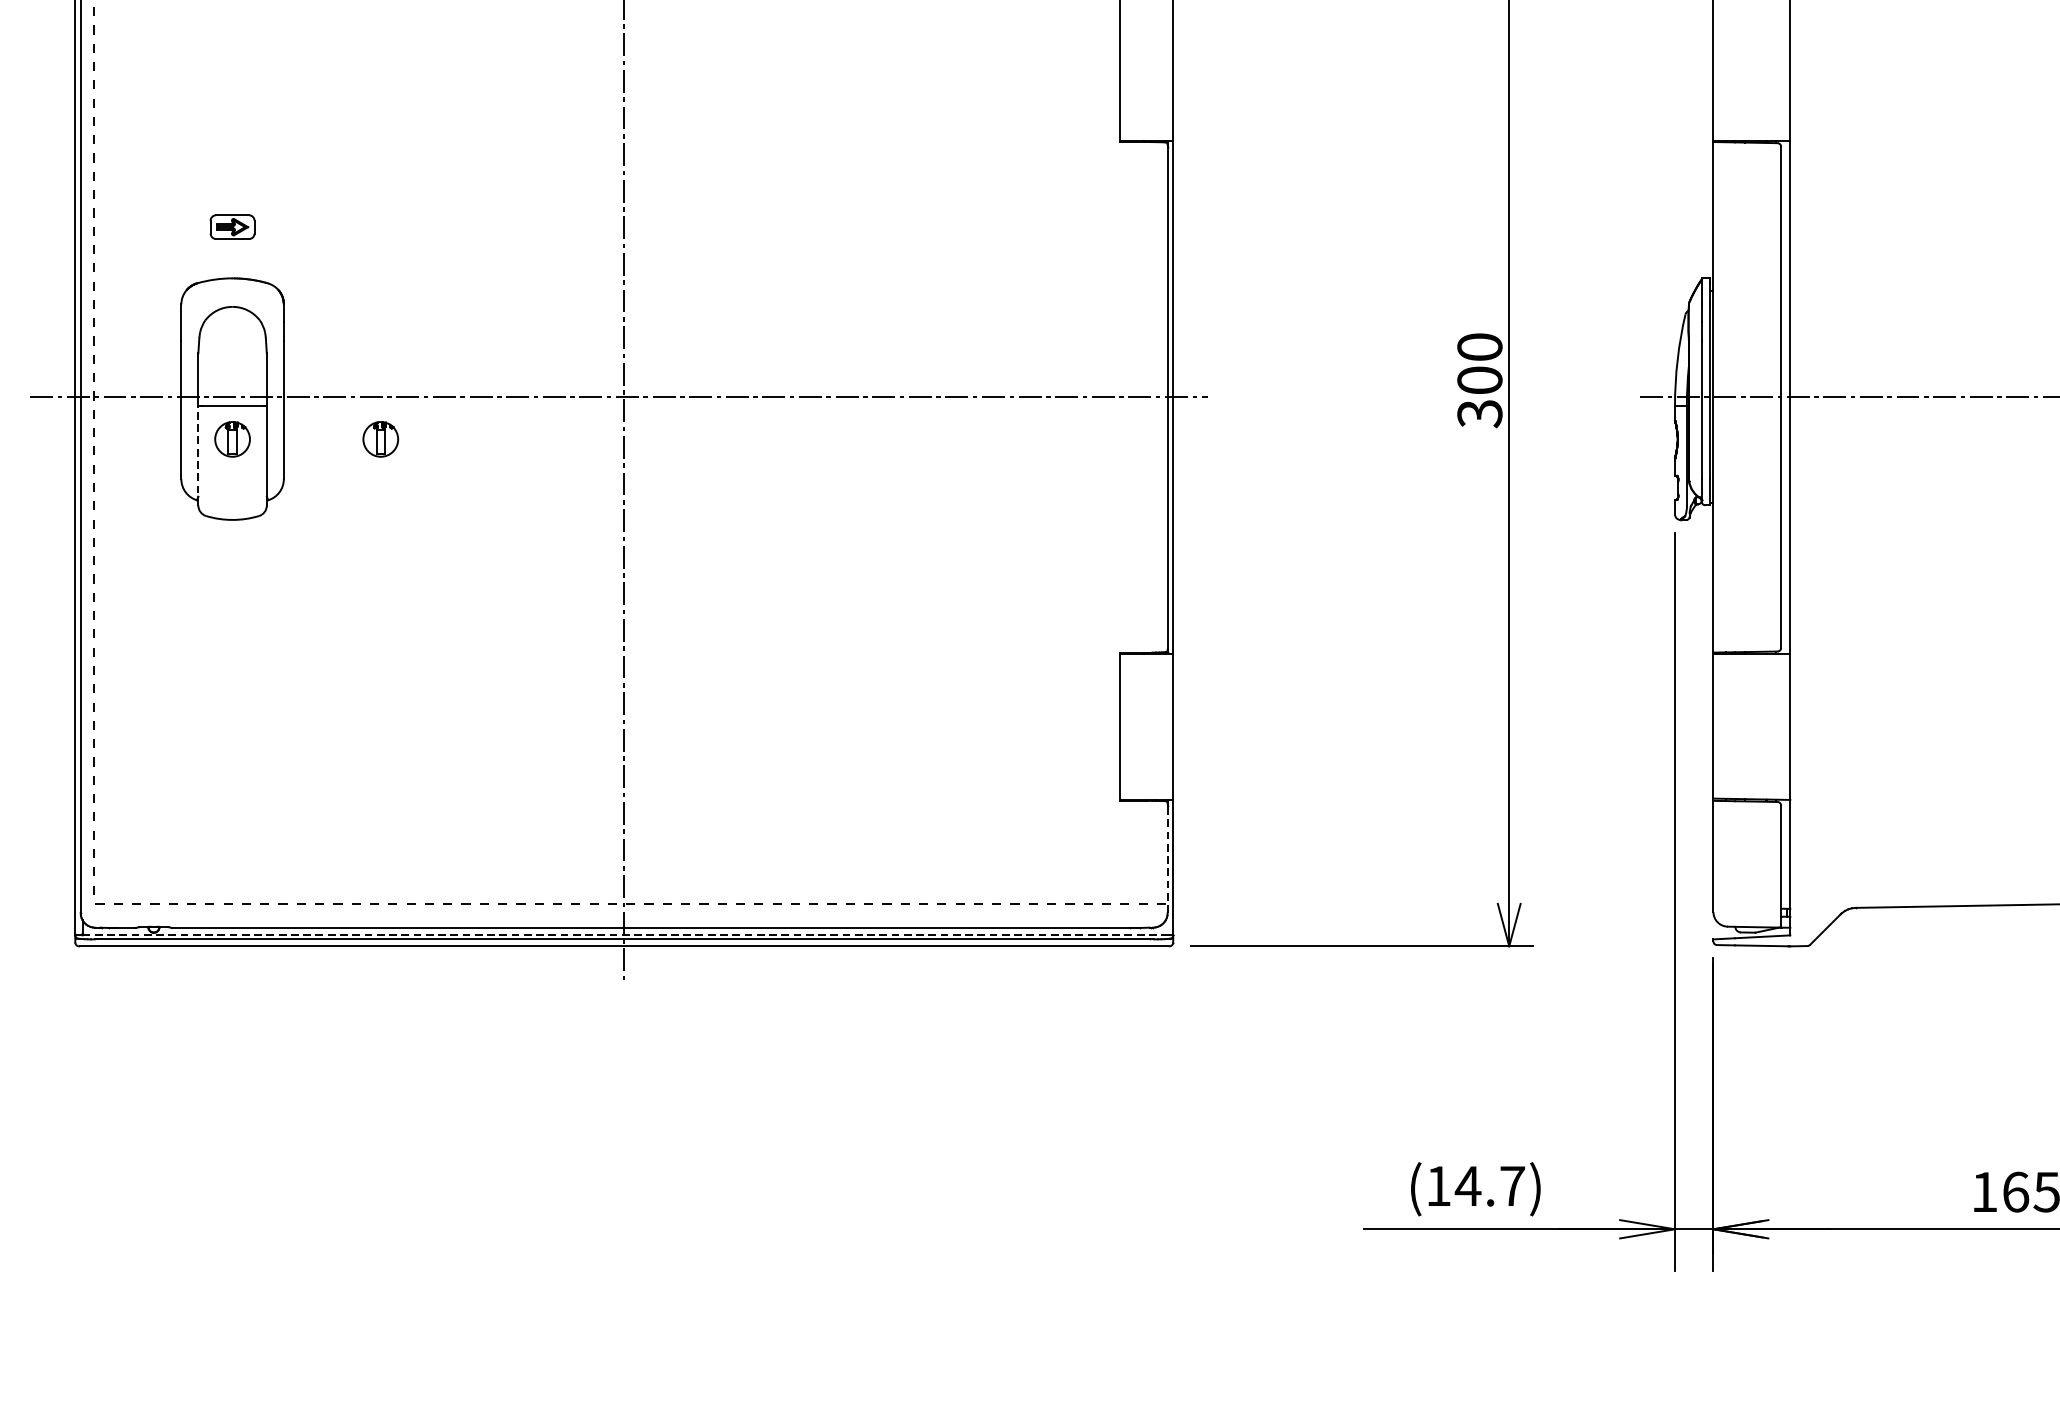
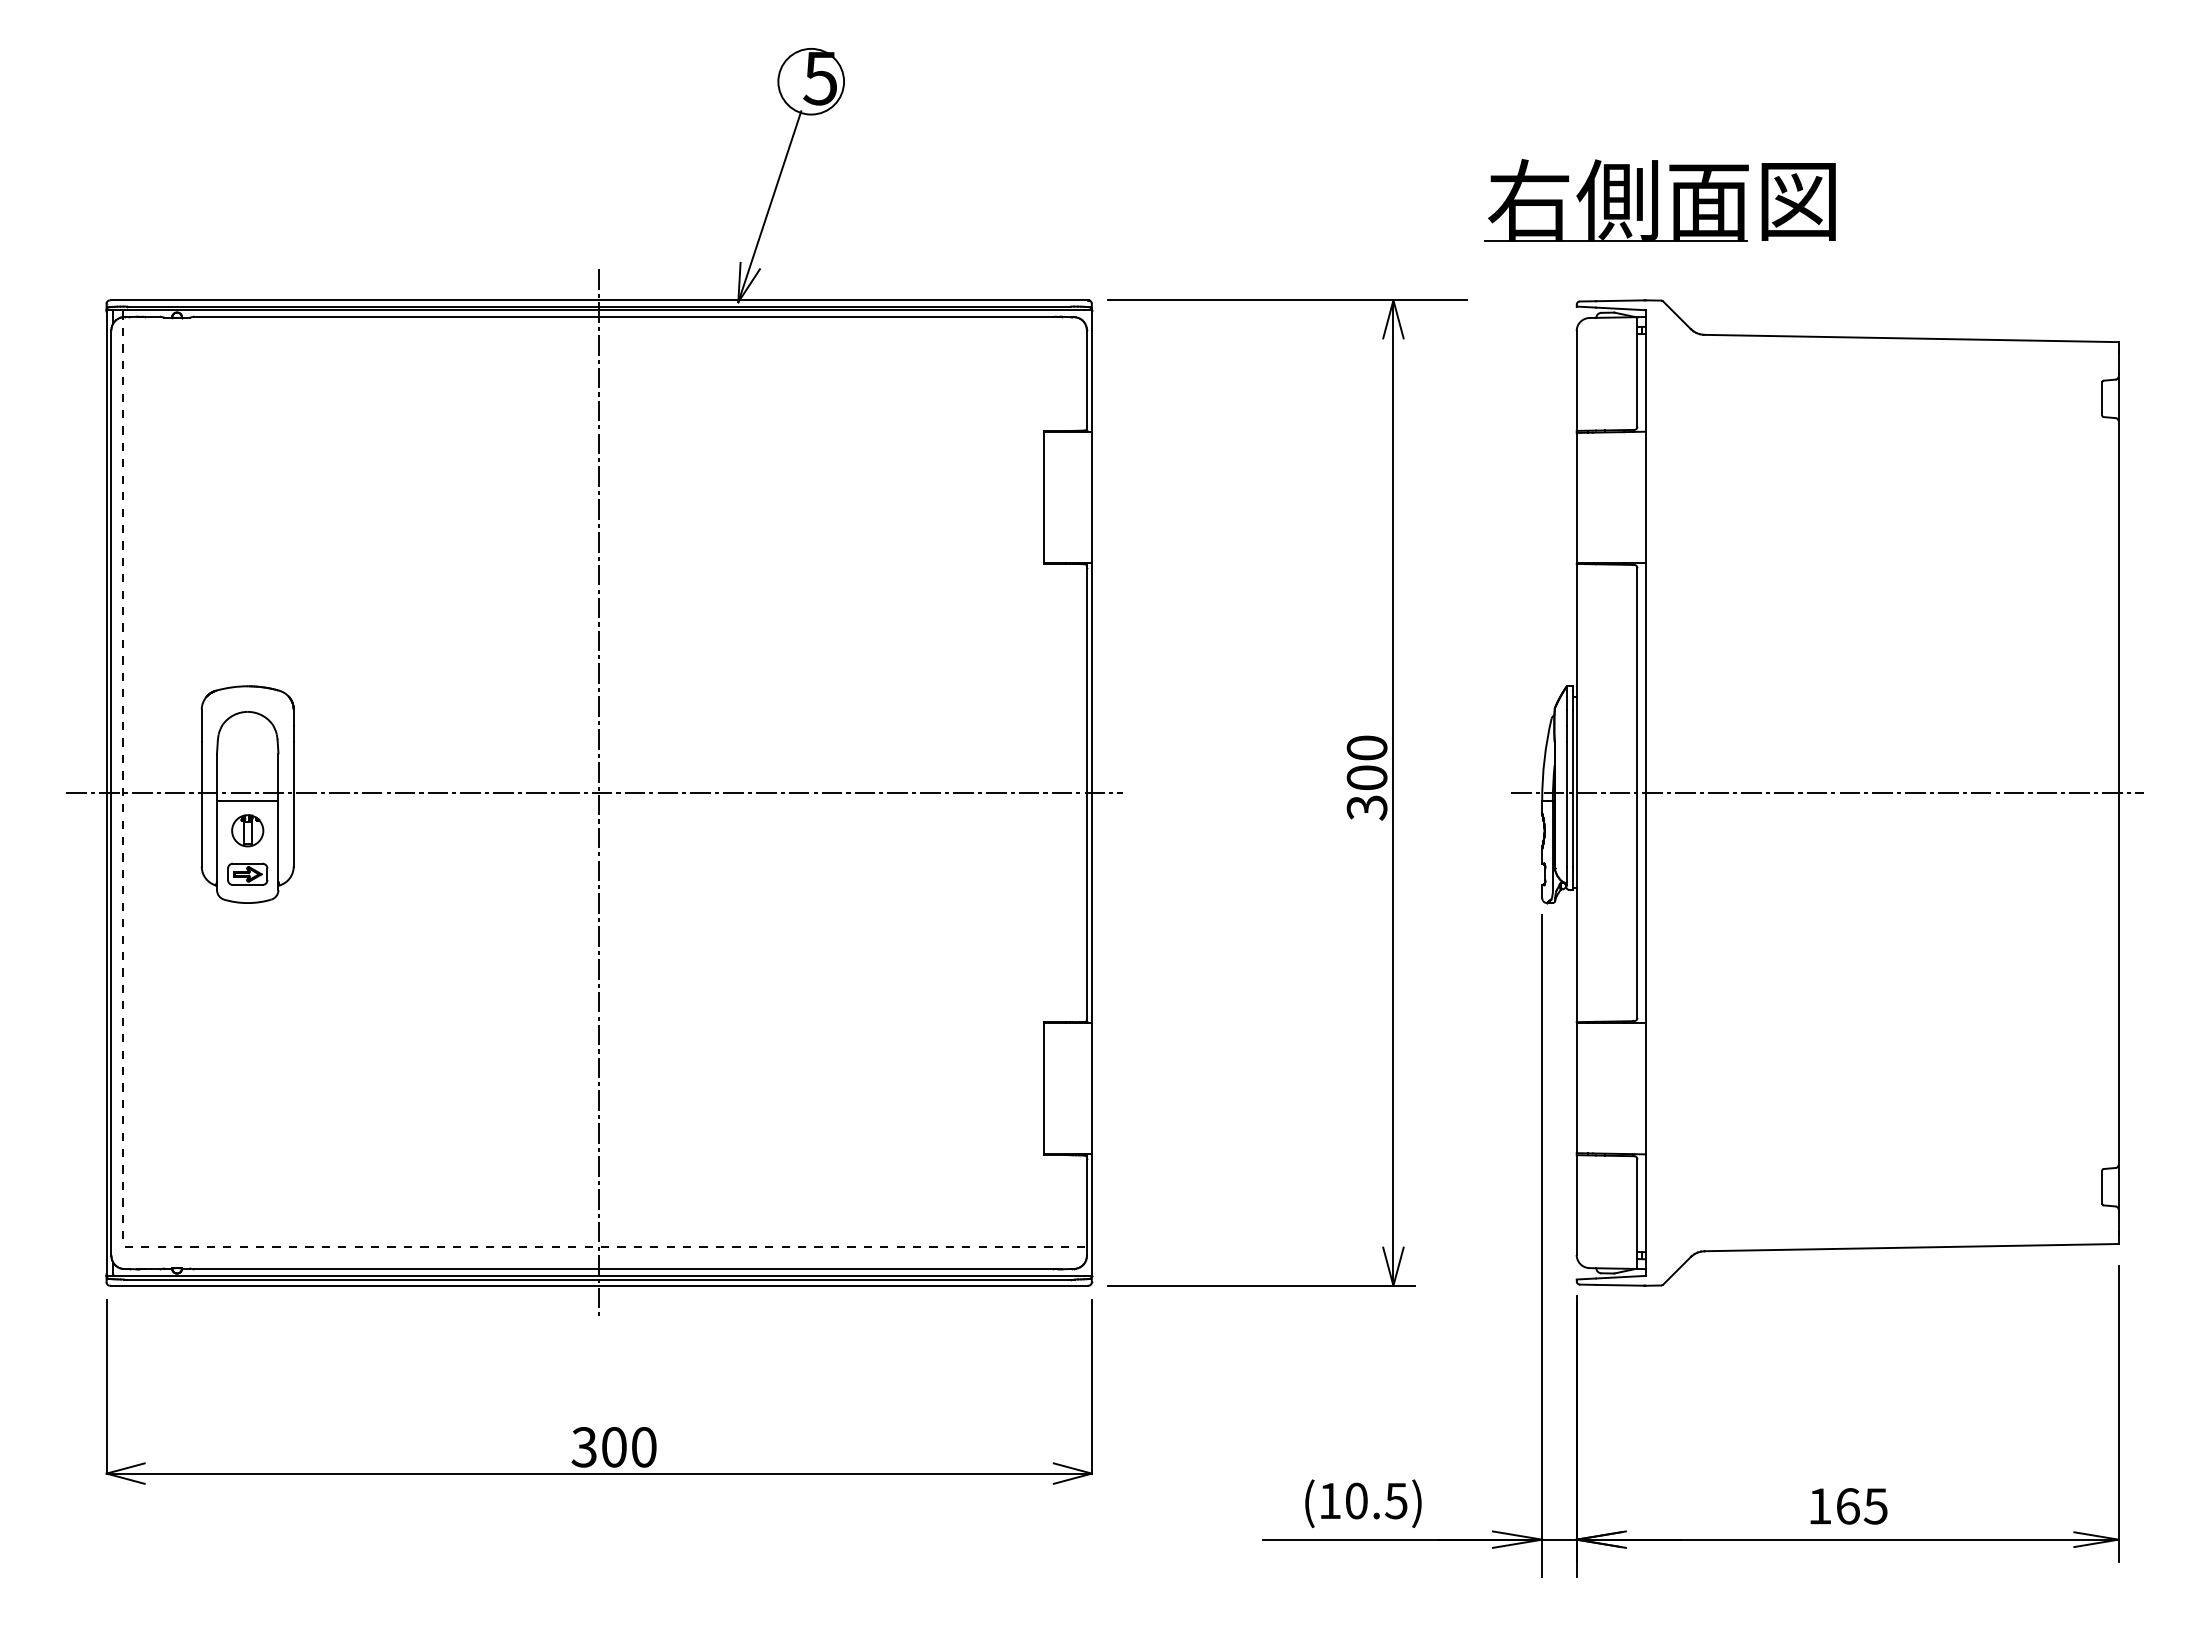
part: (232, 226) -> (247, 873), moved
part: (380, 439) -> (380, 830), removed
line: (198, 455) -> (217, 845), dashed -> solid
line: (1167, 859) -> (1086, 1207), dashed -> solid
line: (624, 934) -> (599, 1275), dashed -> solid
part: (612, 1104) -> (588, 1427), added
text: (1489, 1185) -> (1375, 1500), (14.7) -> (10.5)

